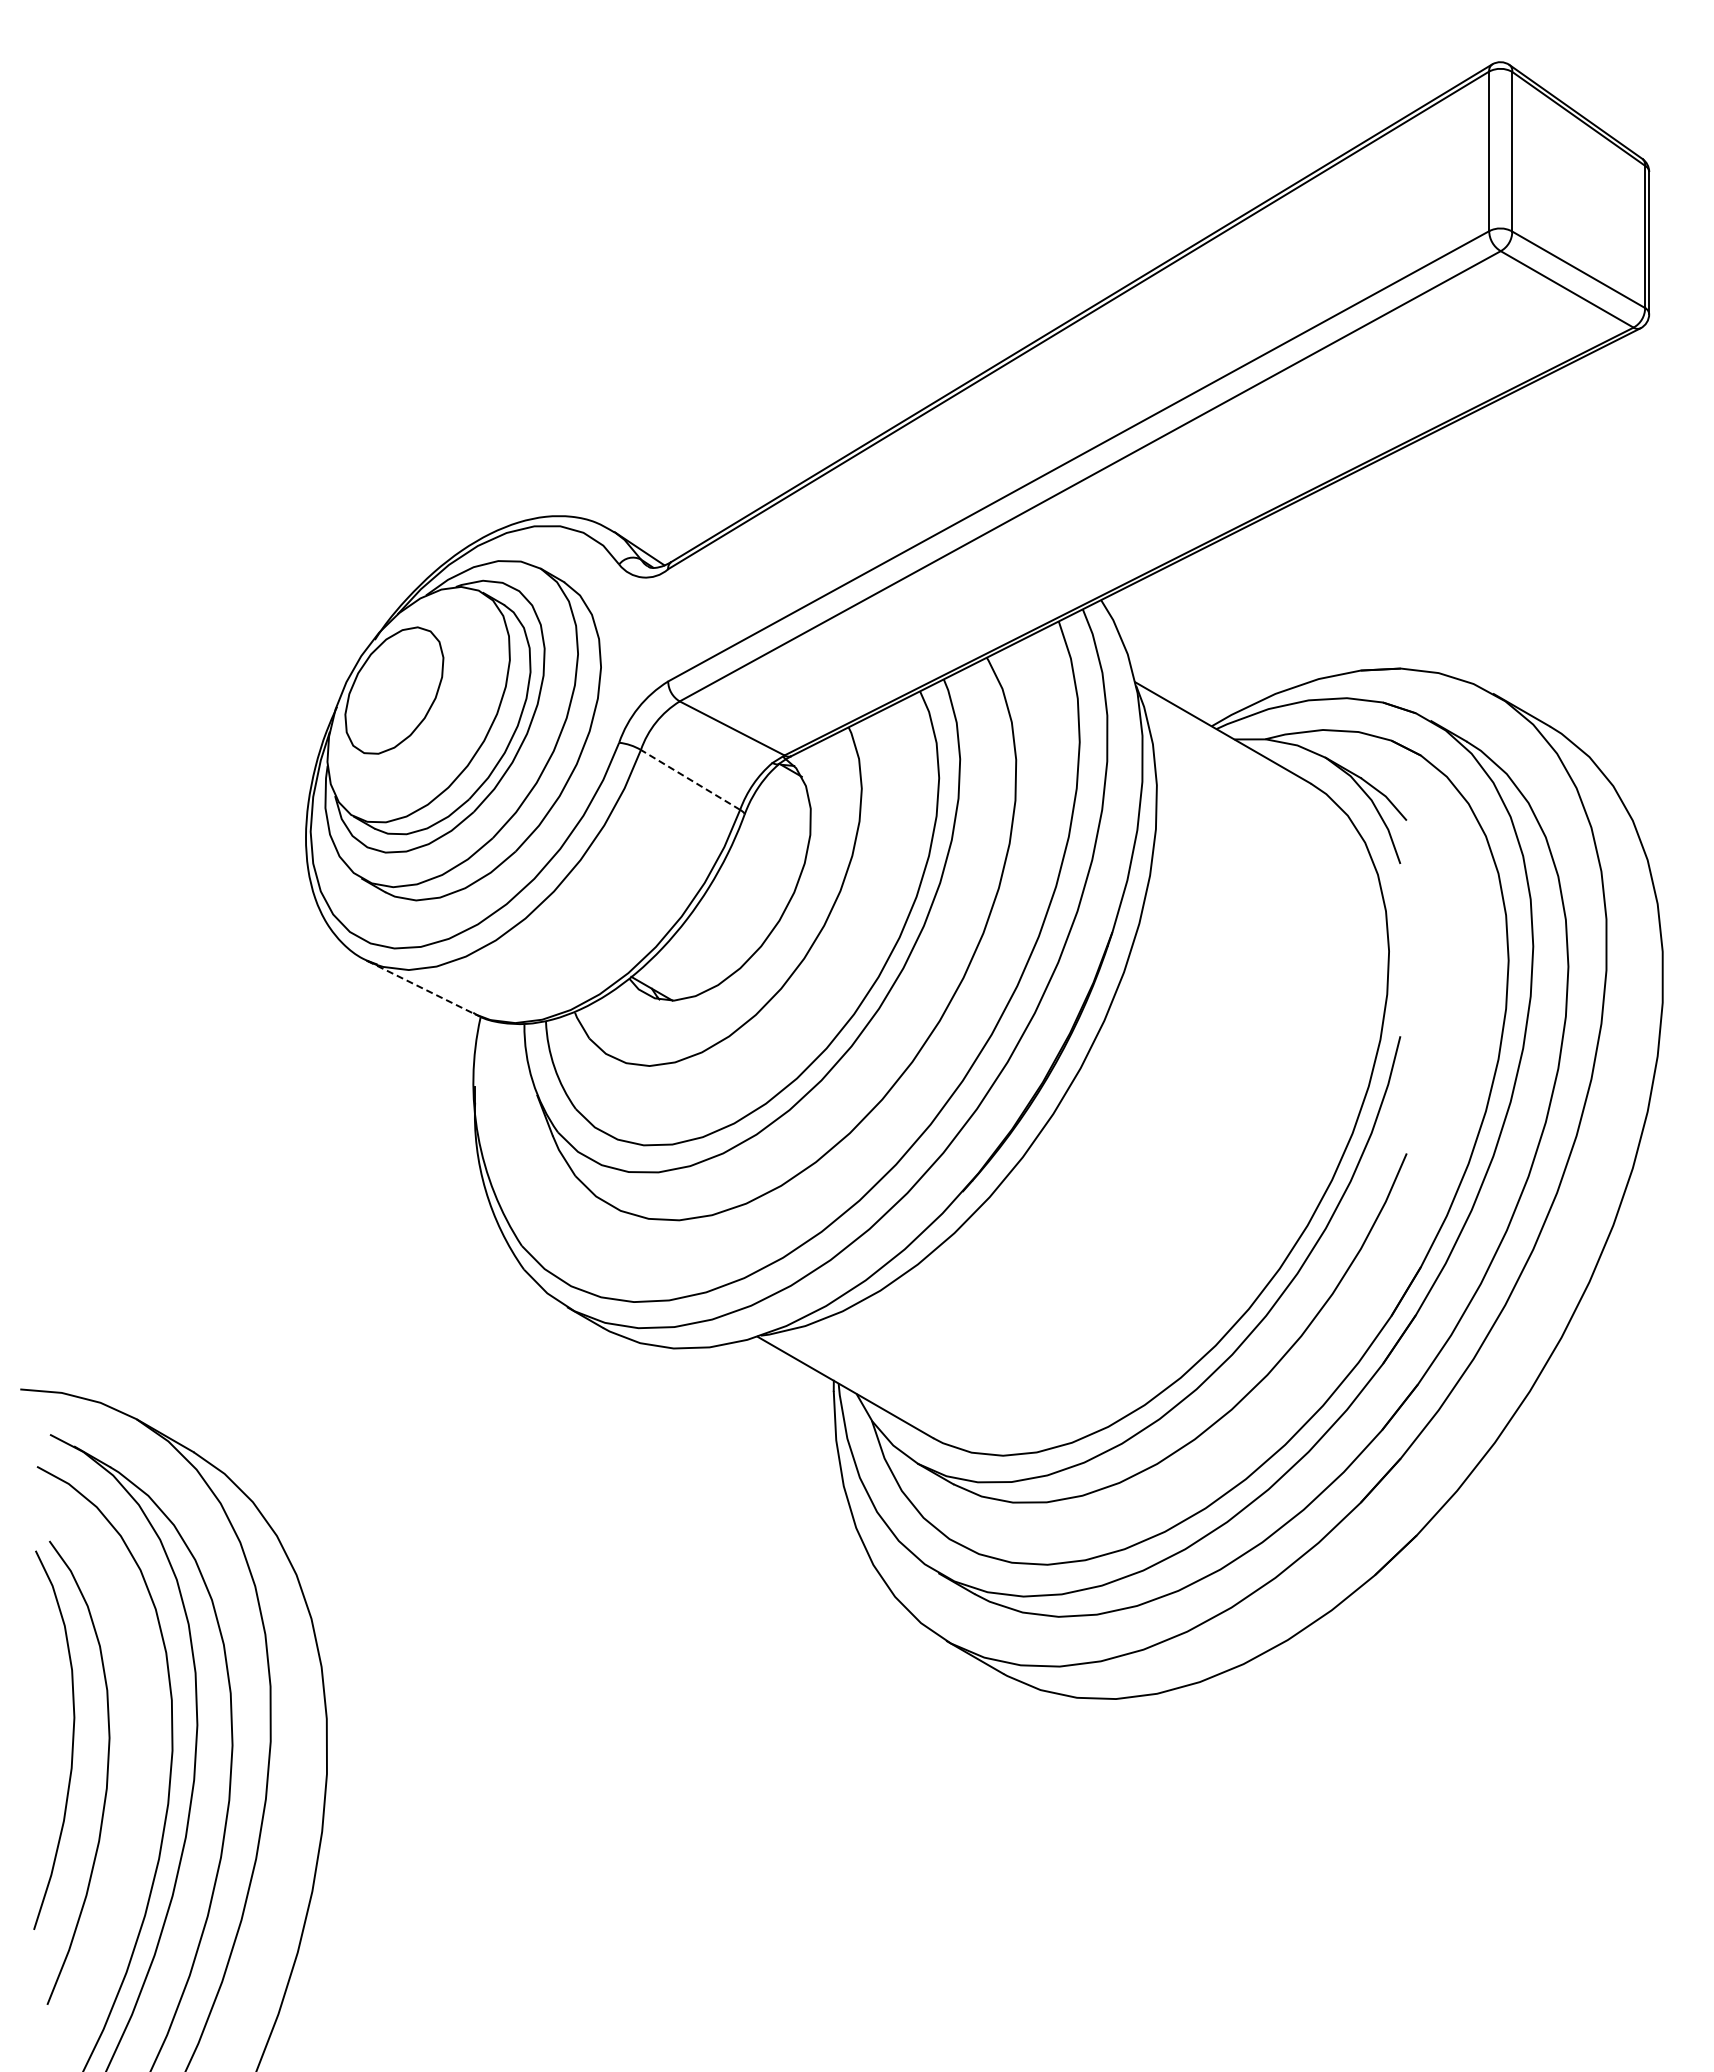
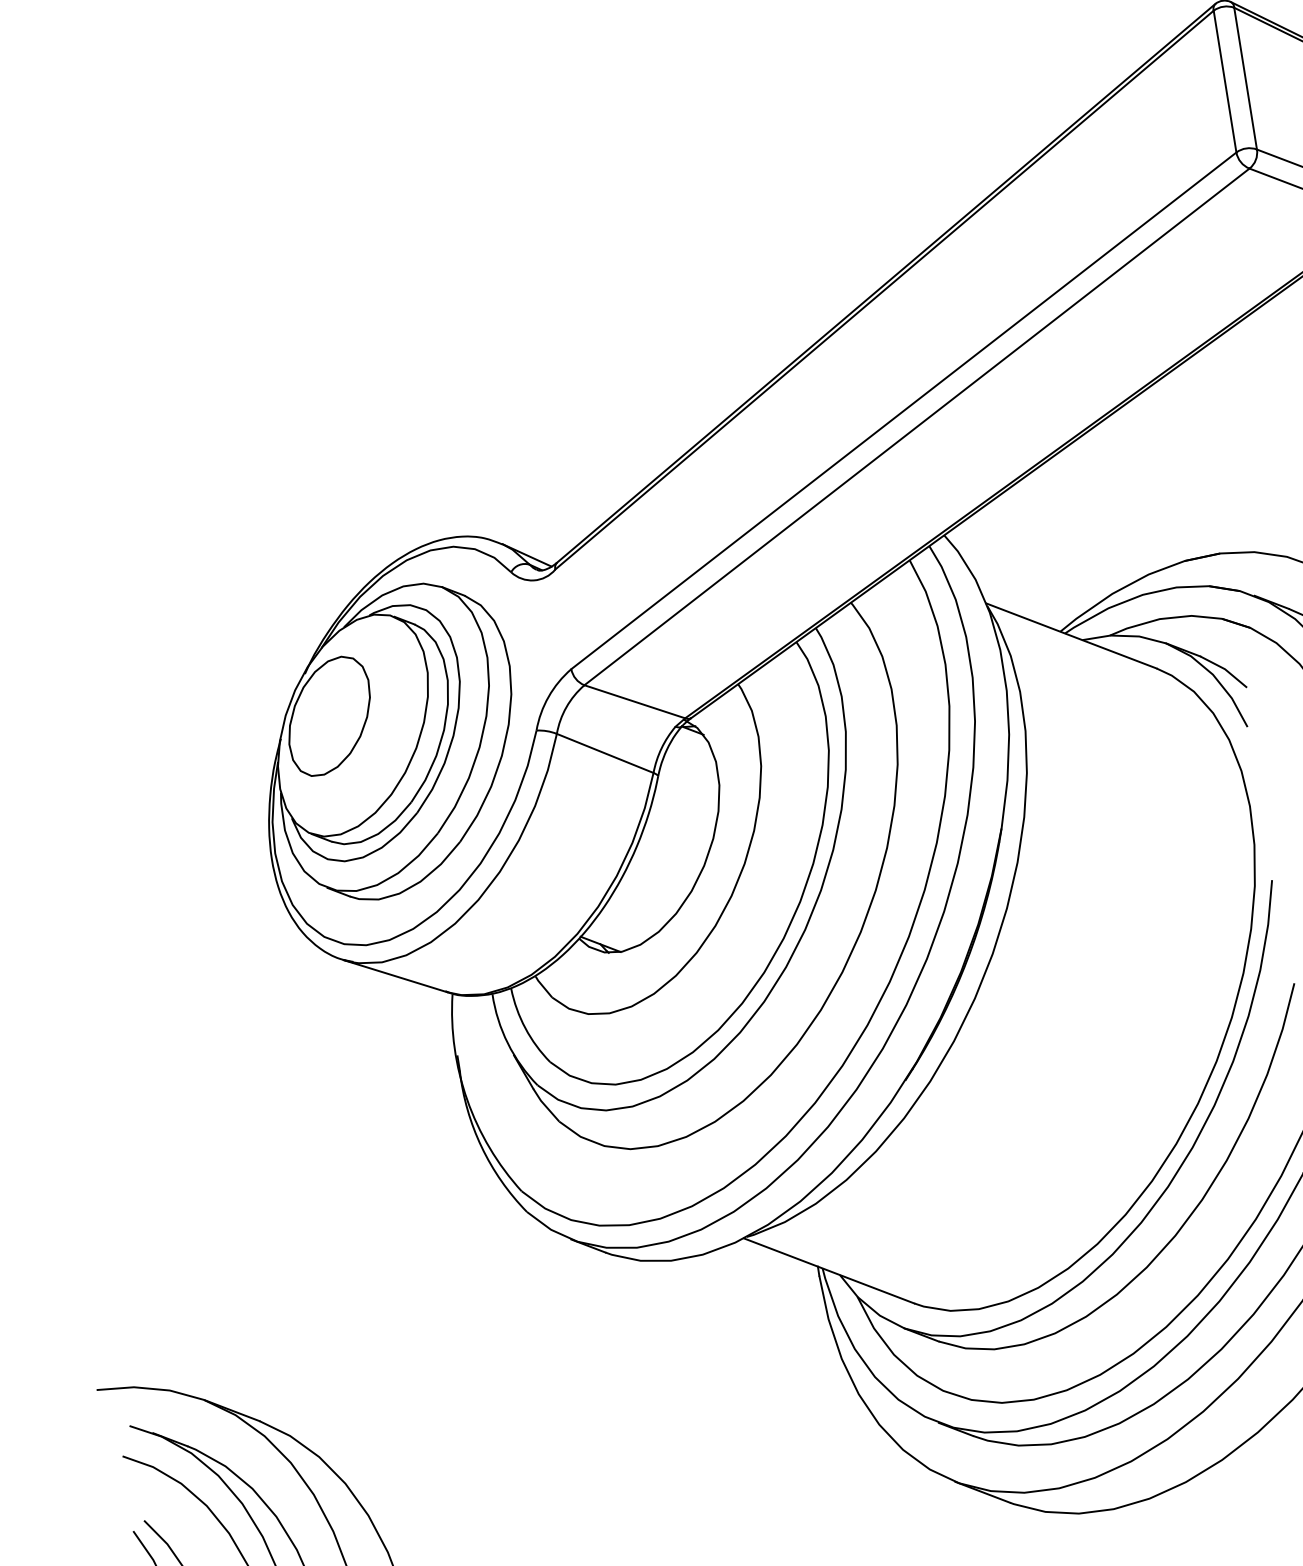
line: (690, 779) -> (605, 753), dashed -> solid
line: (421, 987) -> (395, 976), dashed -> solid

